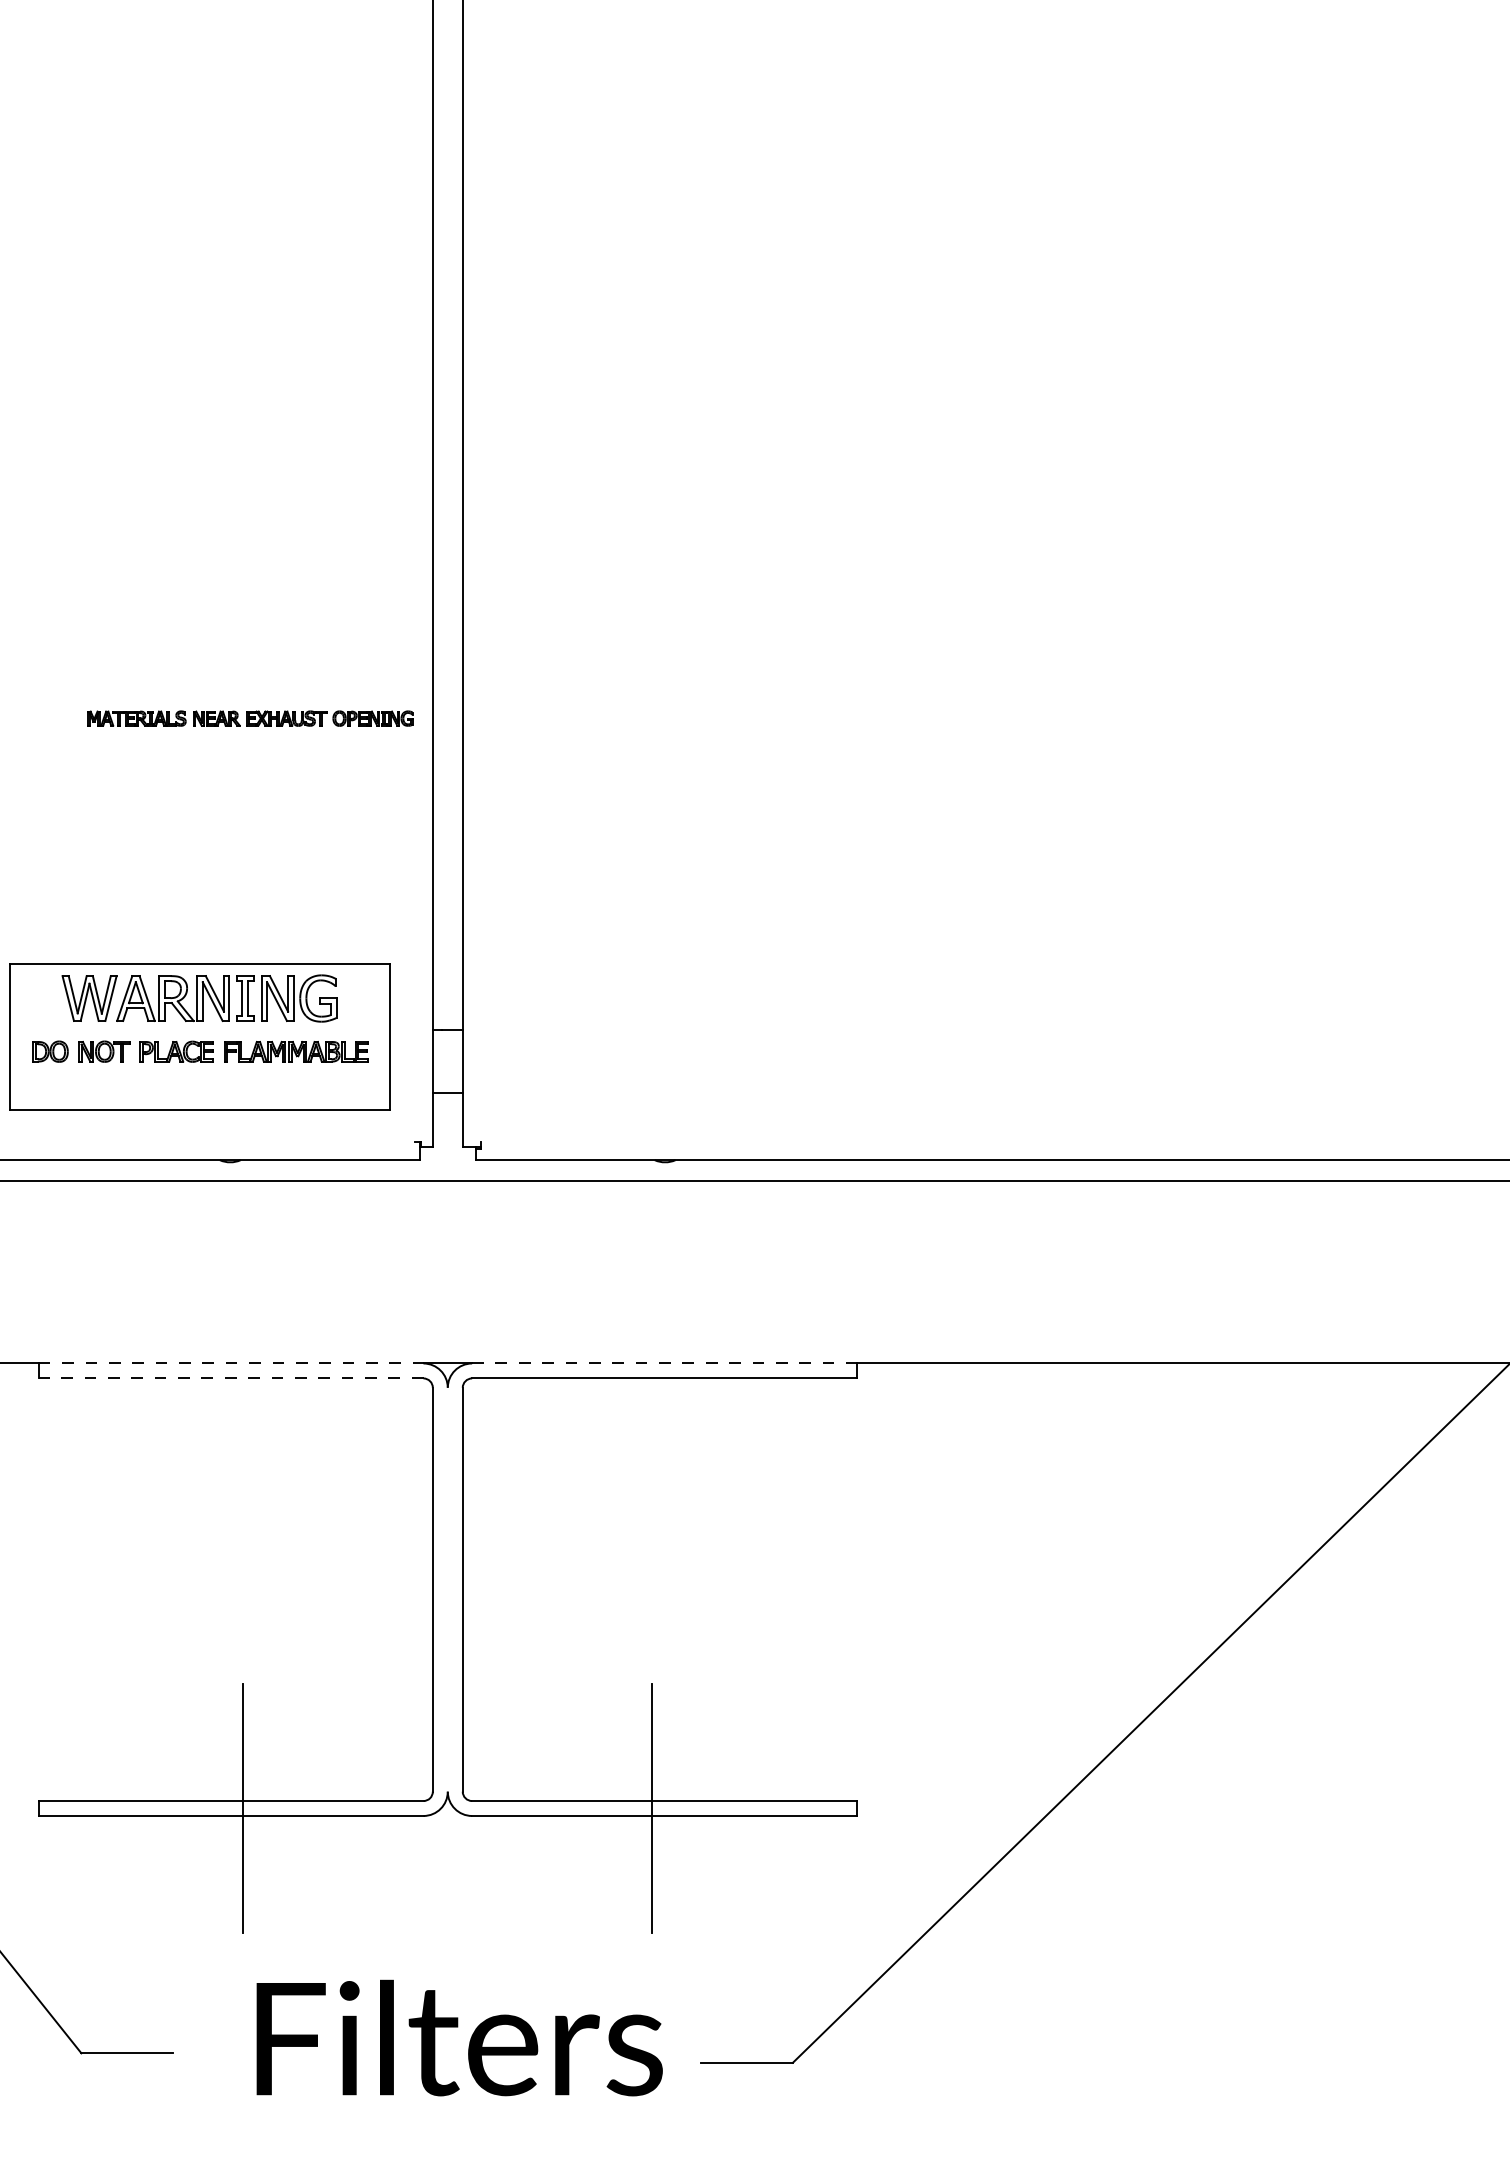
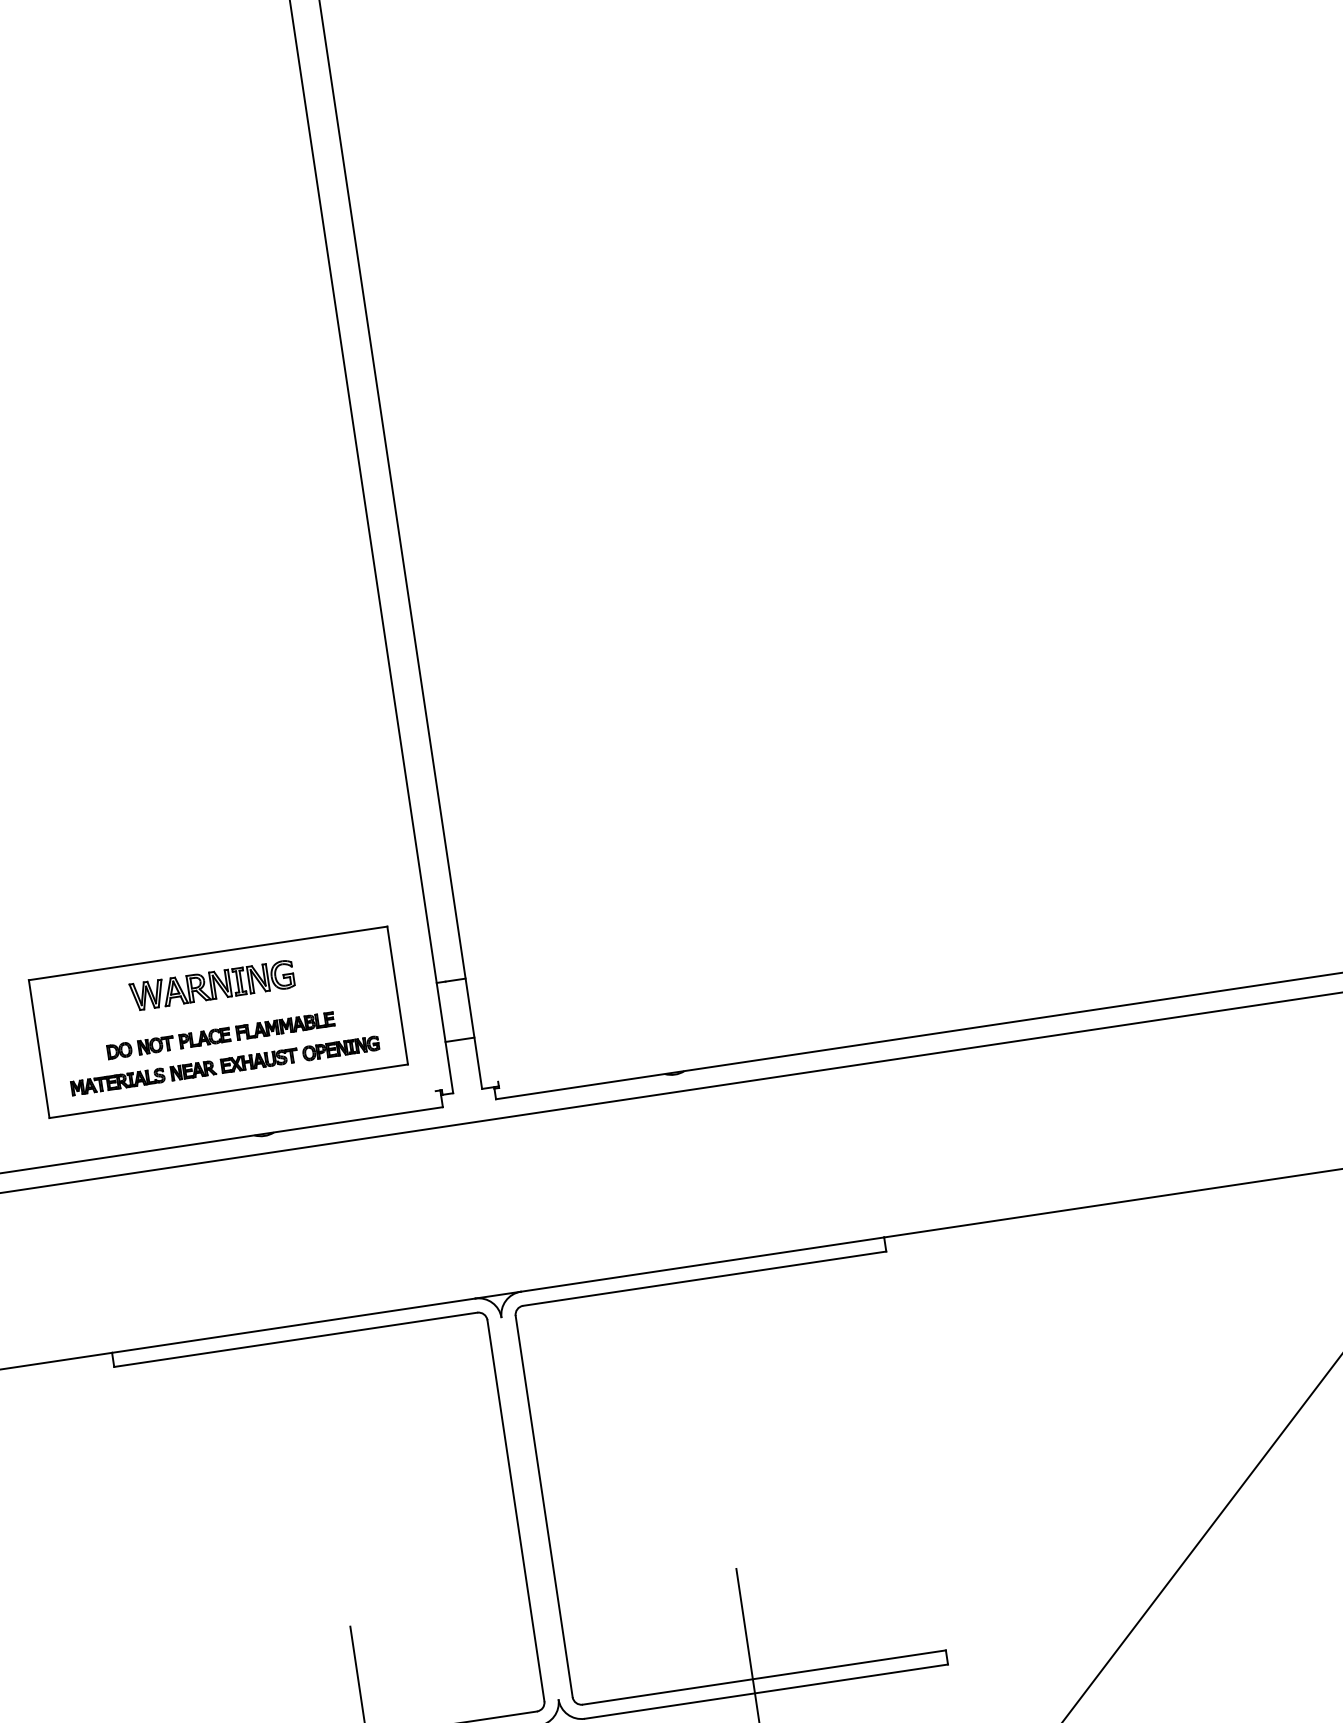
part: (250, 718) -> (225, 1065), moved
part: (199, 998) -> (212, 985), size x0.62
part: (200, 1051) -> (220, 1035), size x0.71
line: (231, 1363) -> (293, 1325), dashed -> solid
line: (664, 1363) -> (702, 1264), dashed -> solid
line: (230, 1378) -> (295, 1339), dashed -> solid

